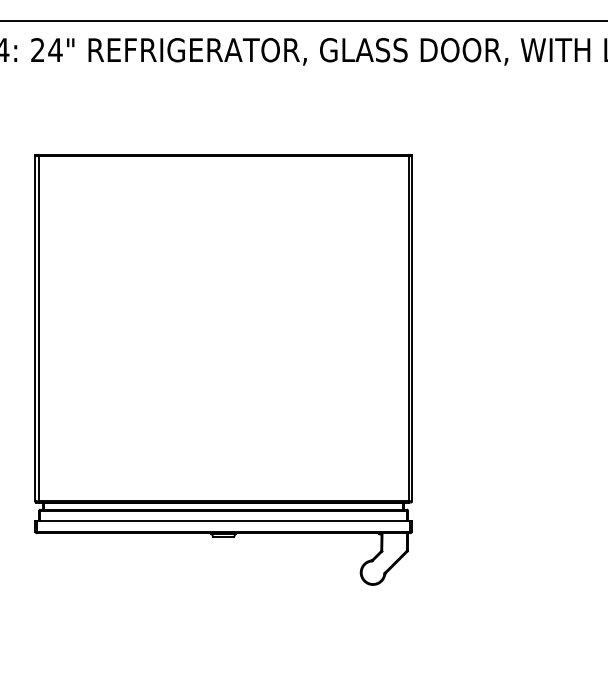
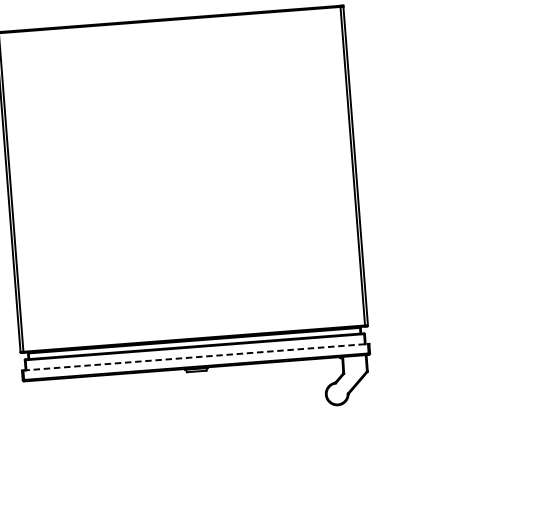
line: (223, 521) -> (195, 357), solid -> dashed

